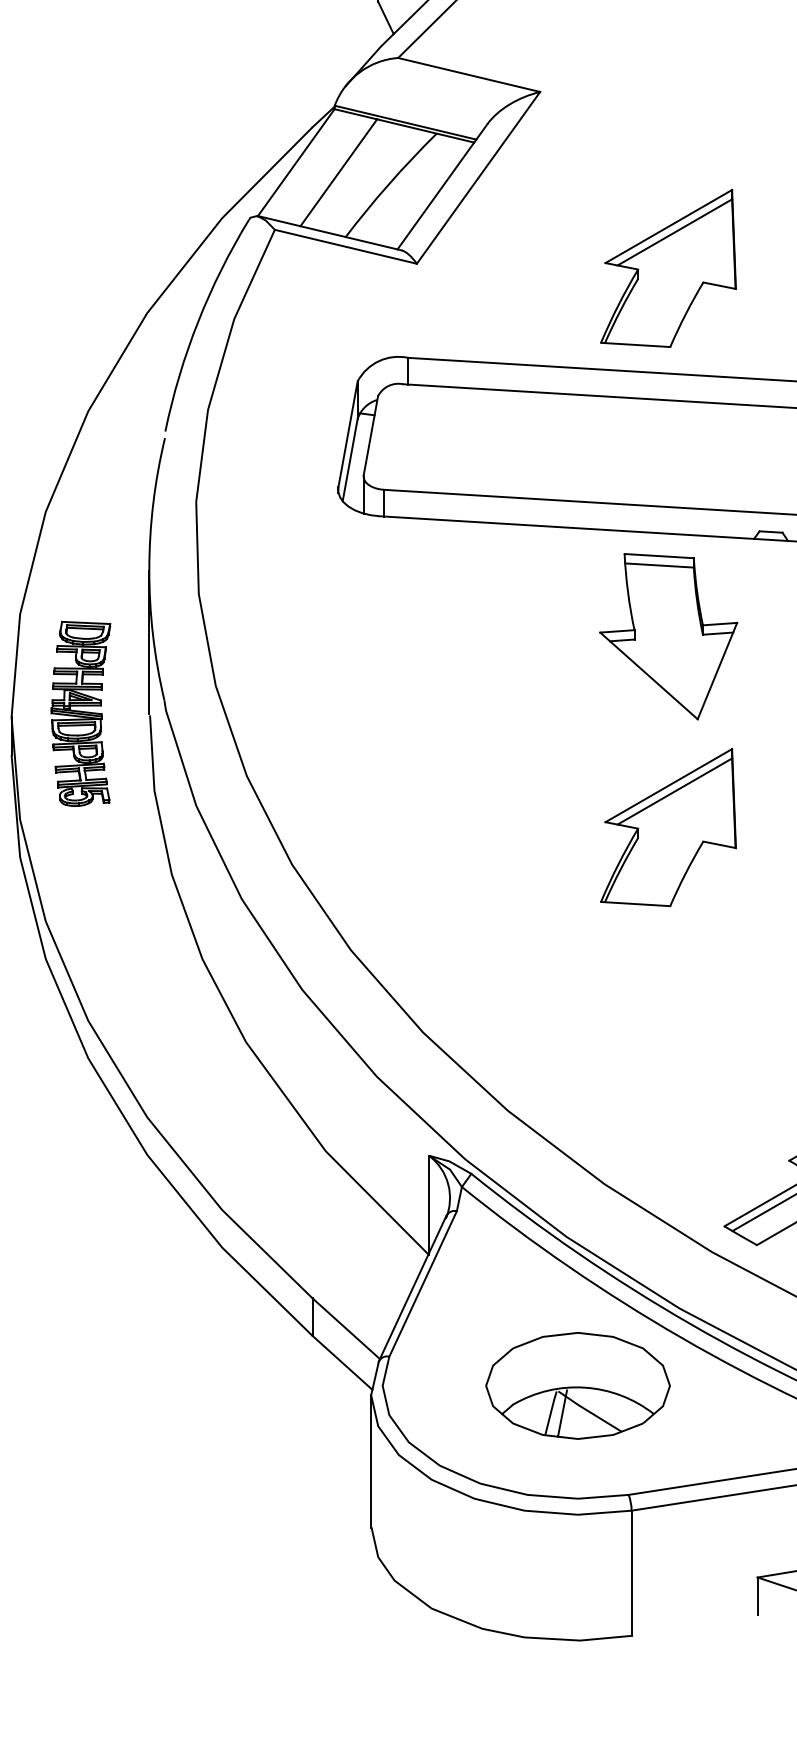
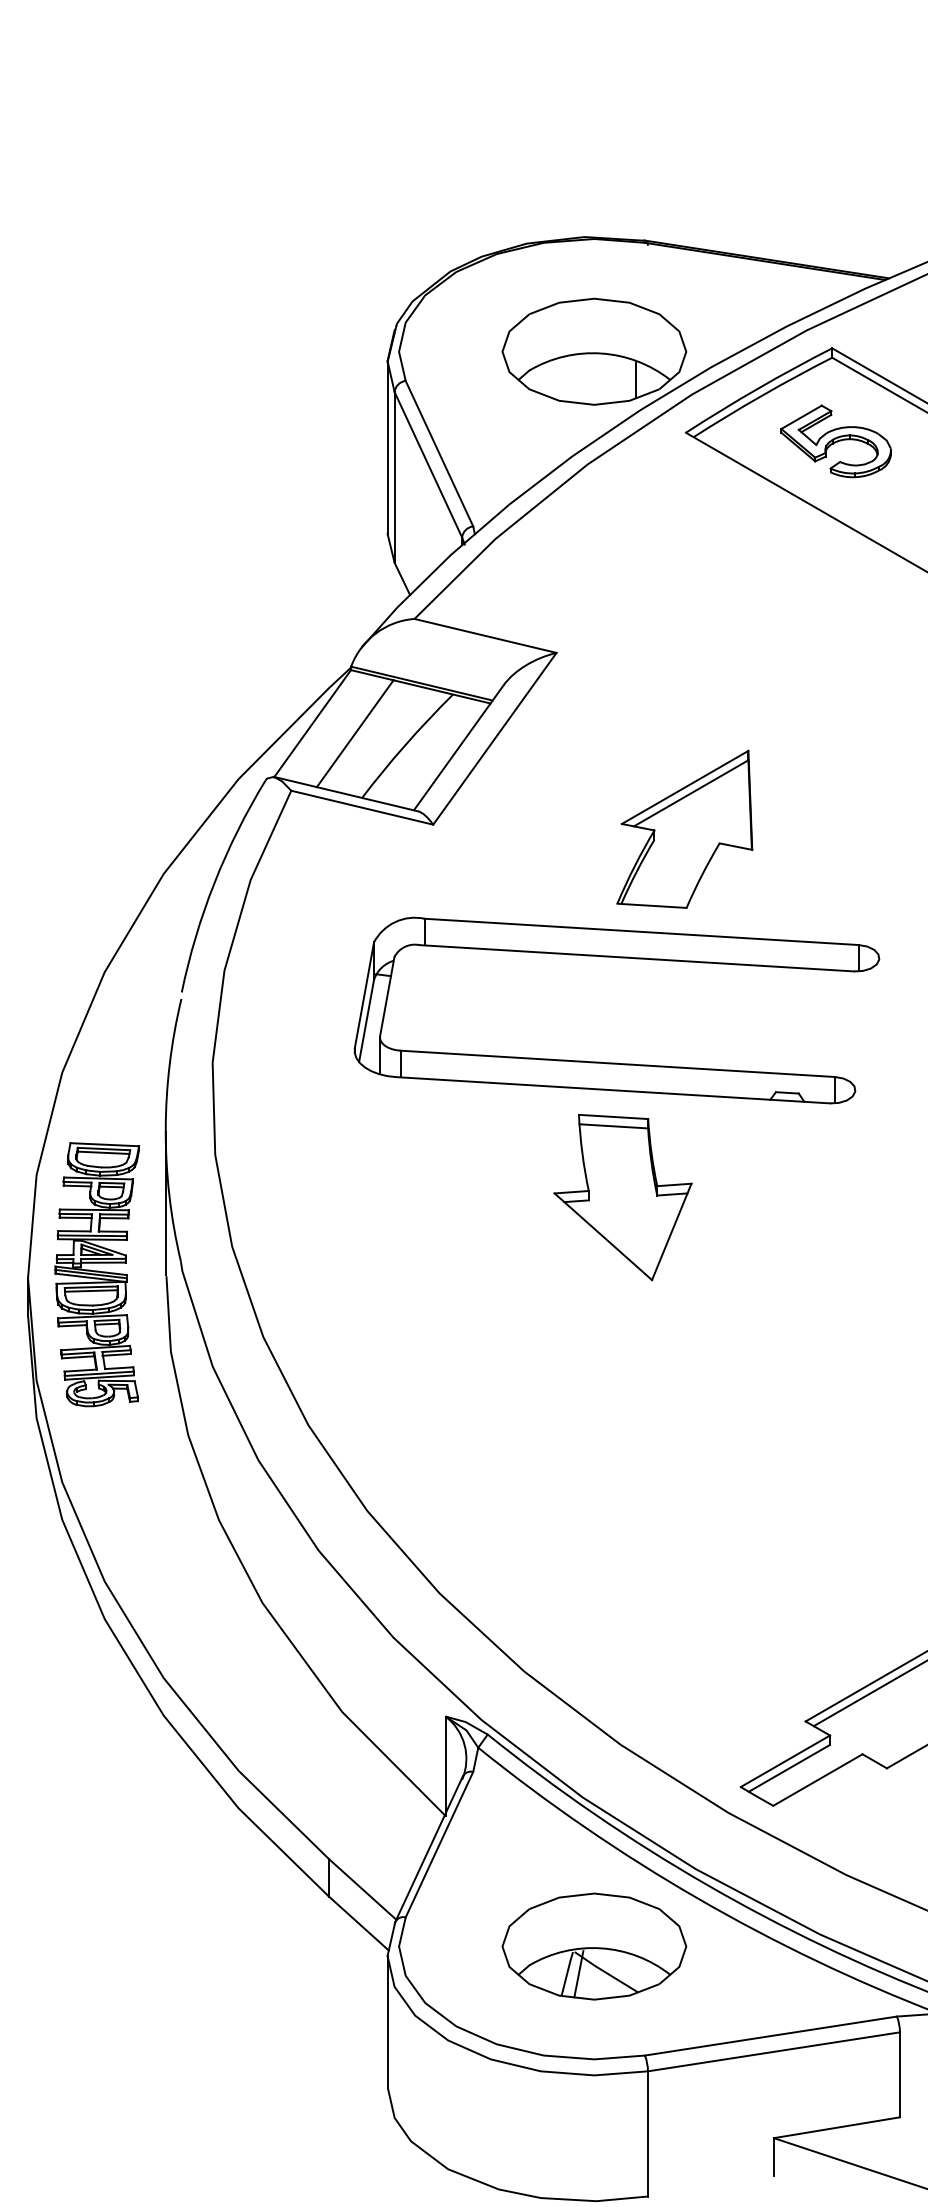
part: (668, 636) -> (622, 1197), moved
part: (81, 713) -> (97, 1274), size x1.43
part: (668, 826) -> (684, 1387), removed

